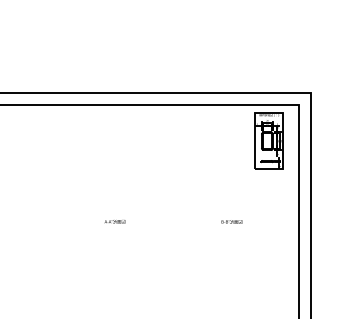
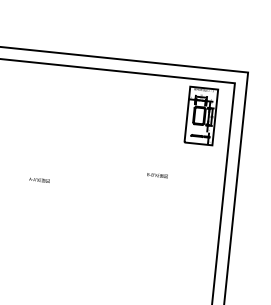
text: (231, 221) -> (157, 175), moved

